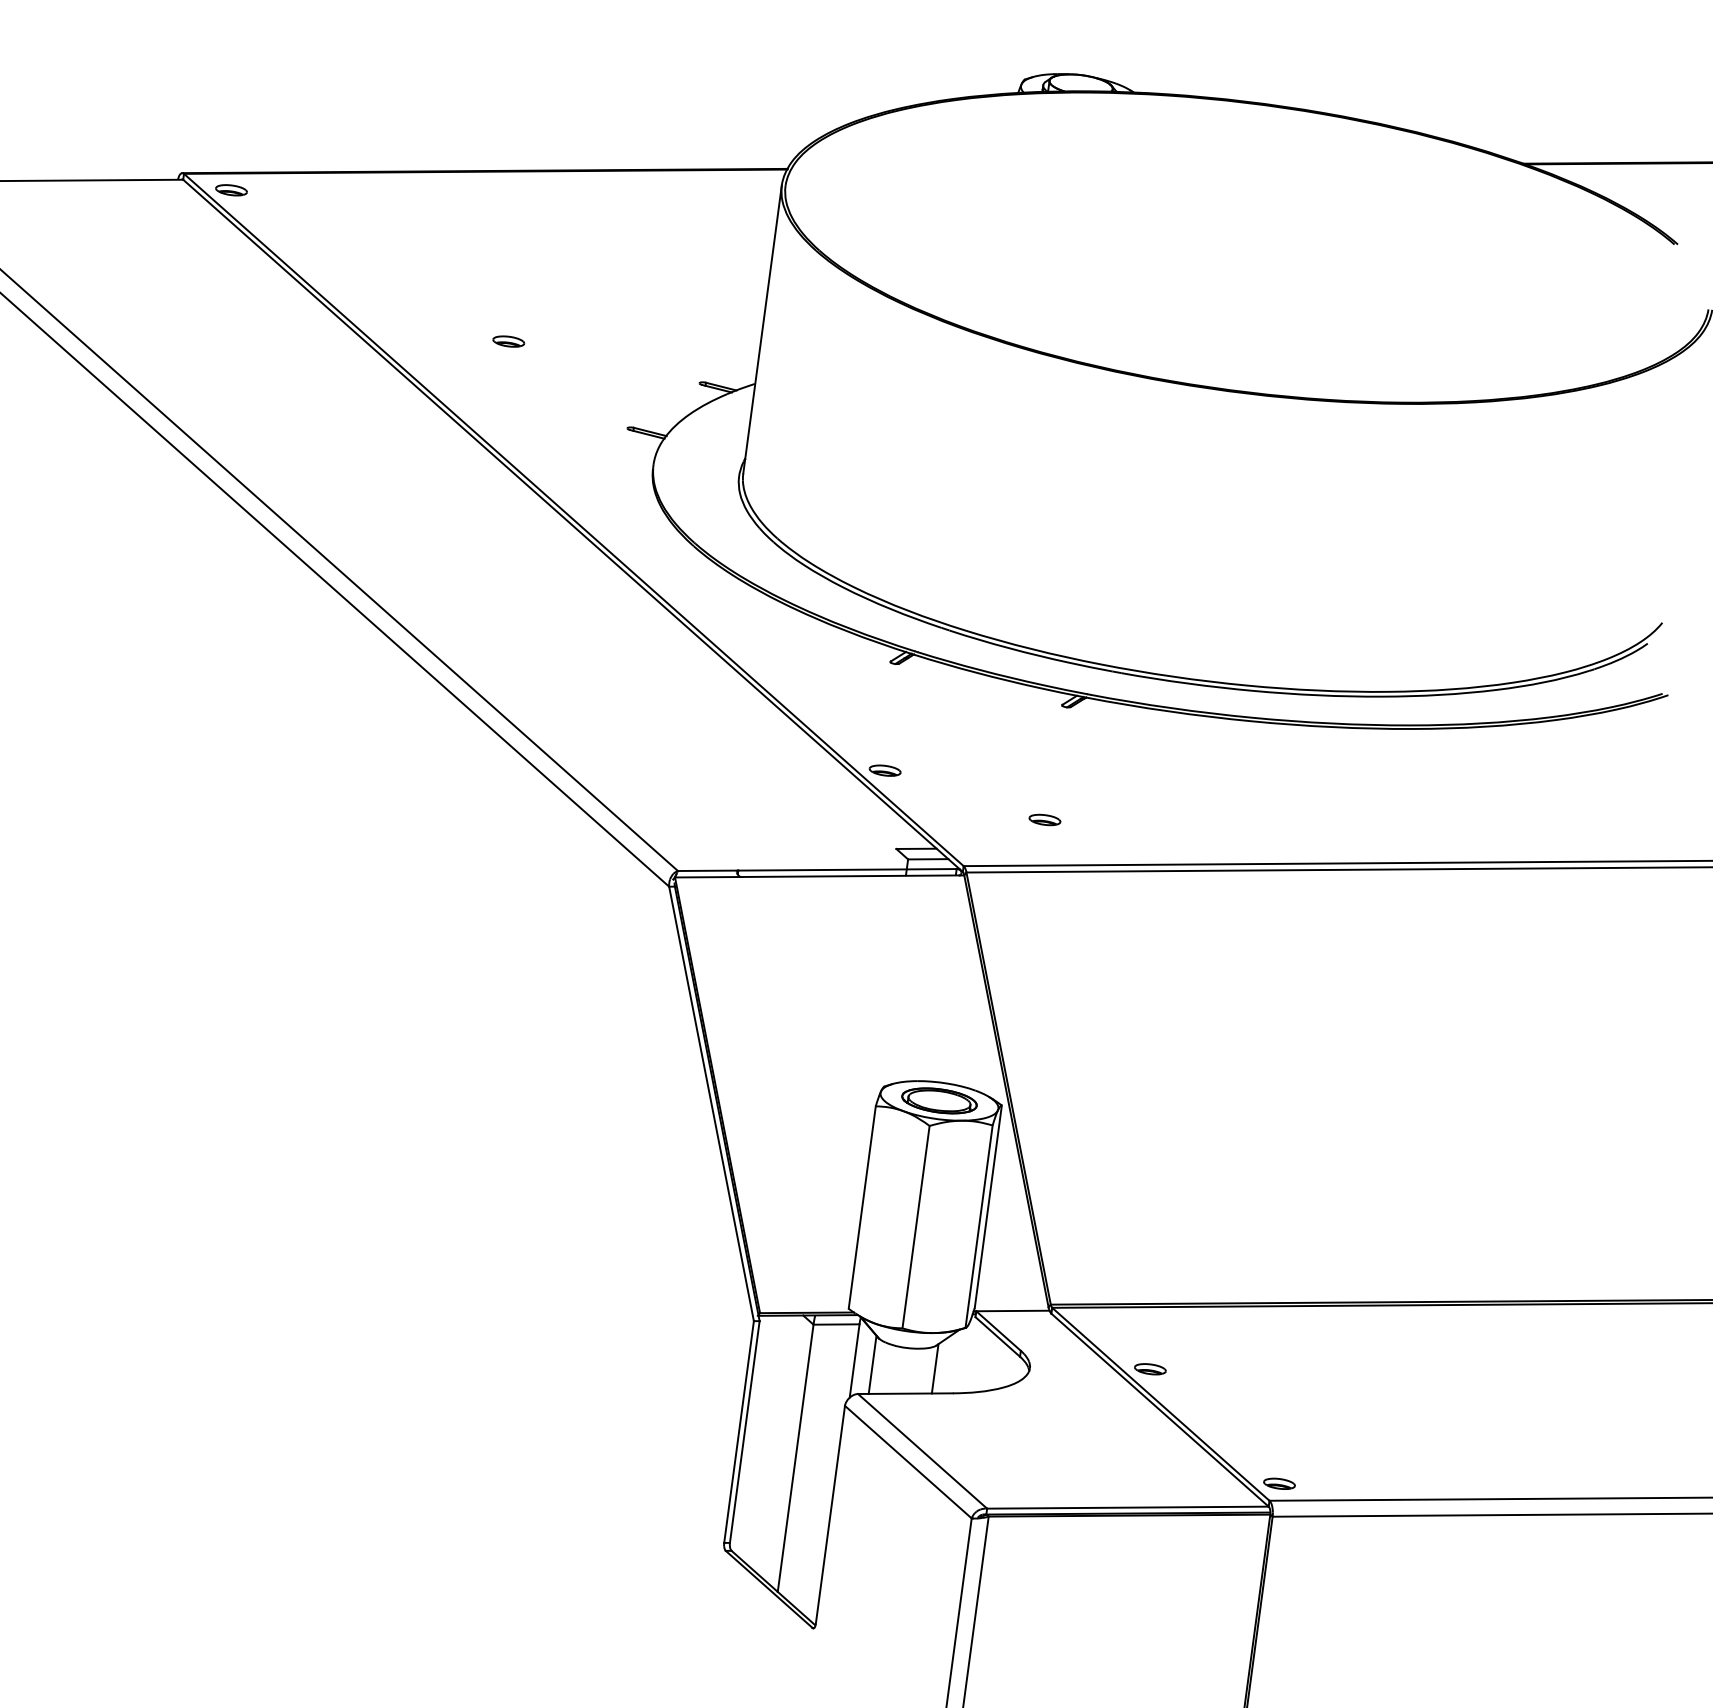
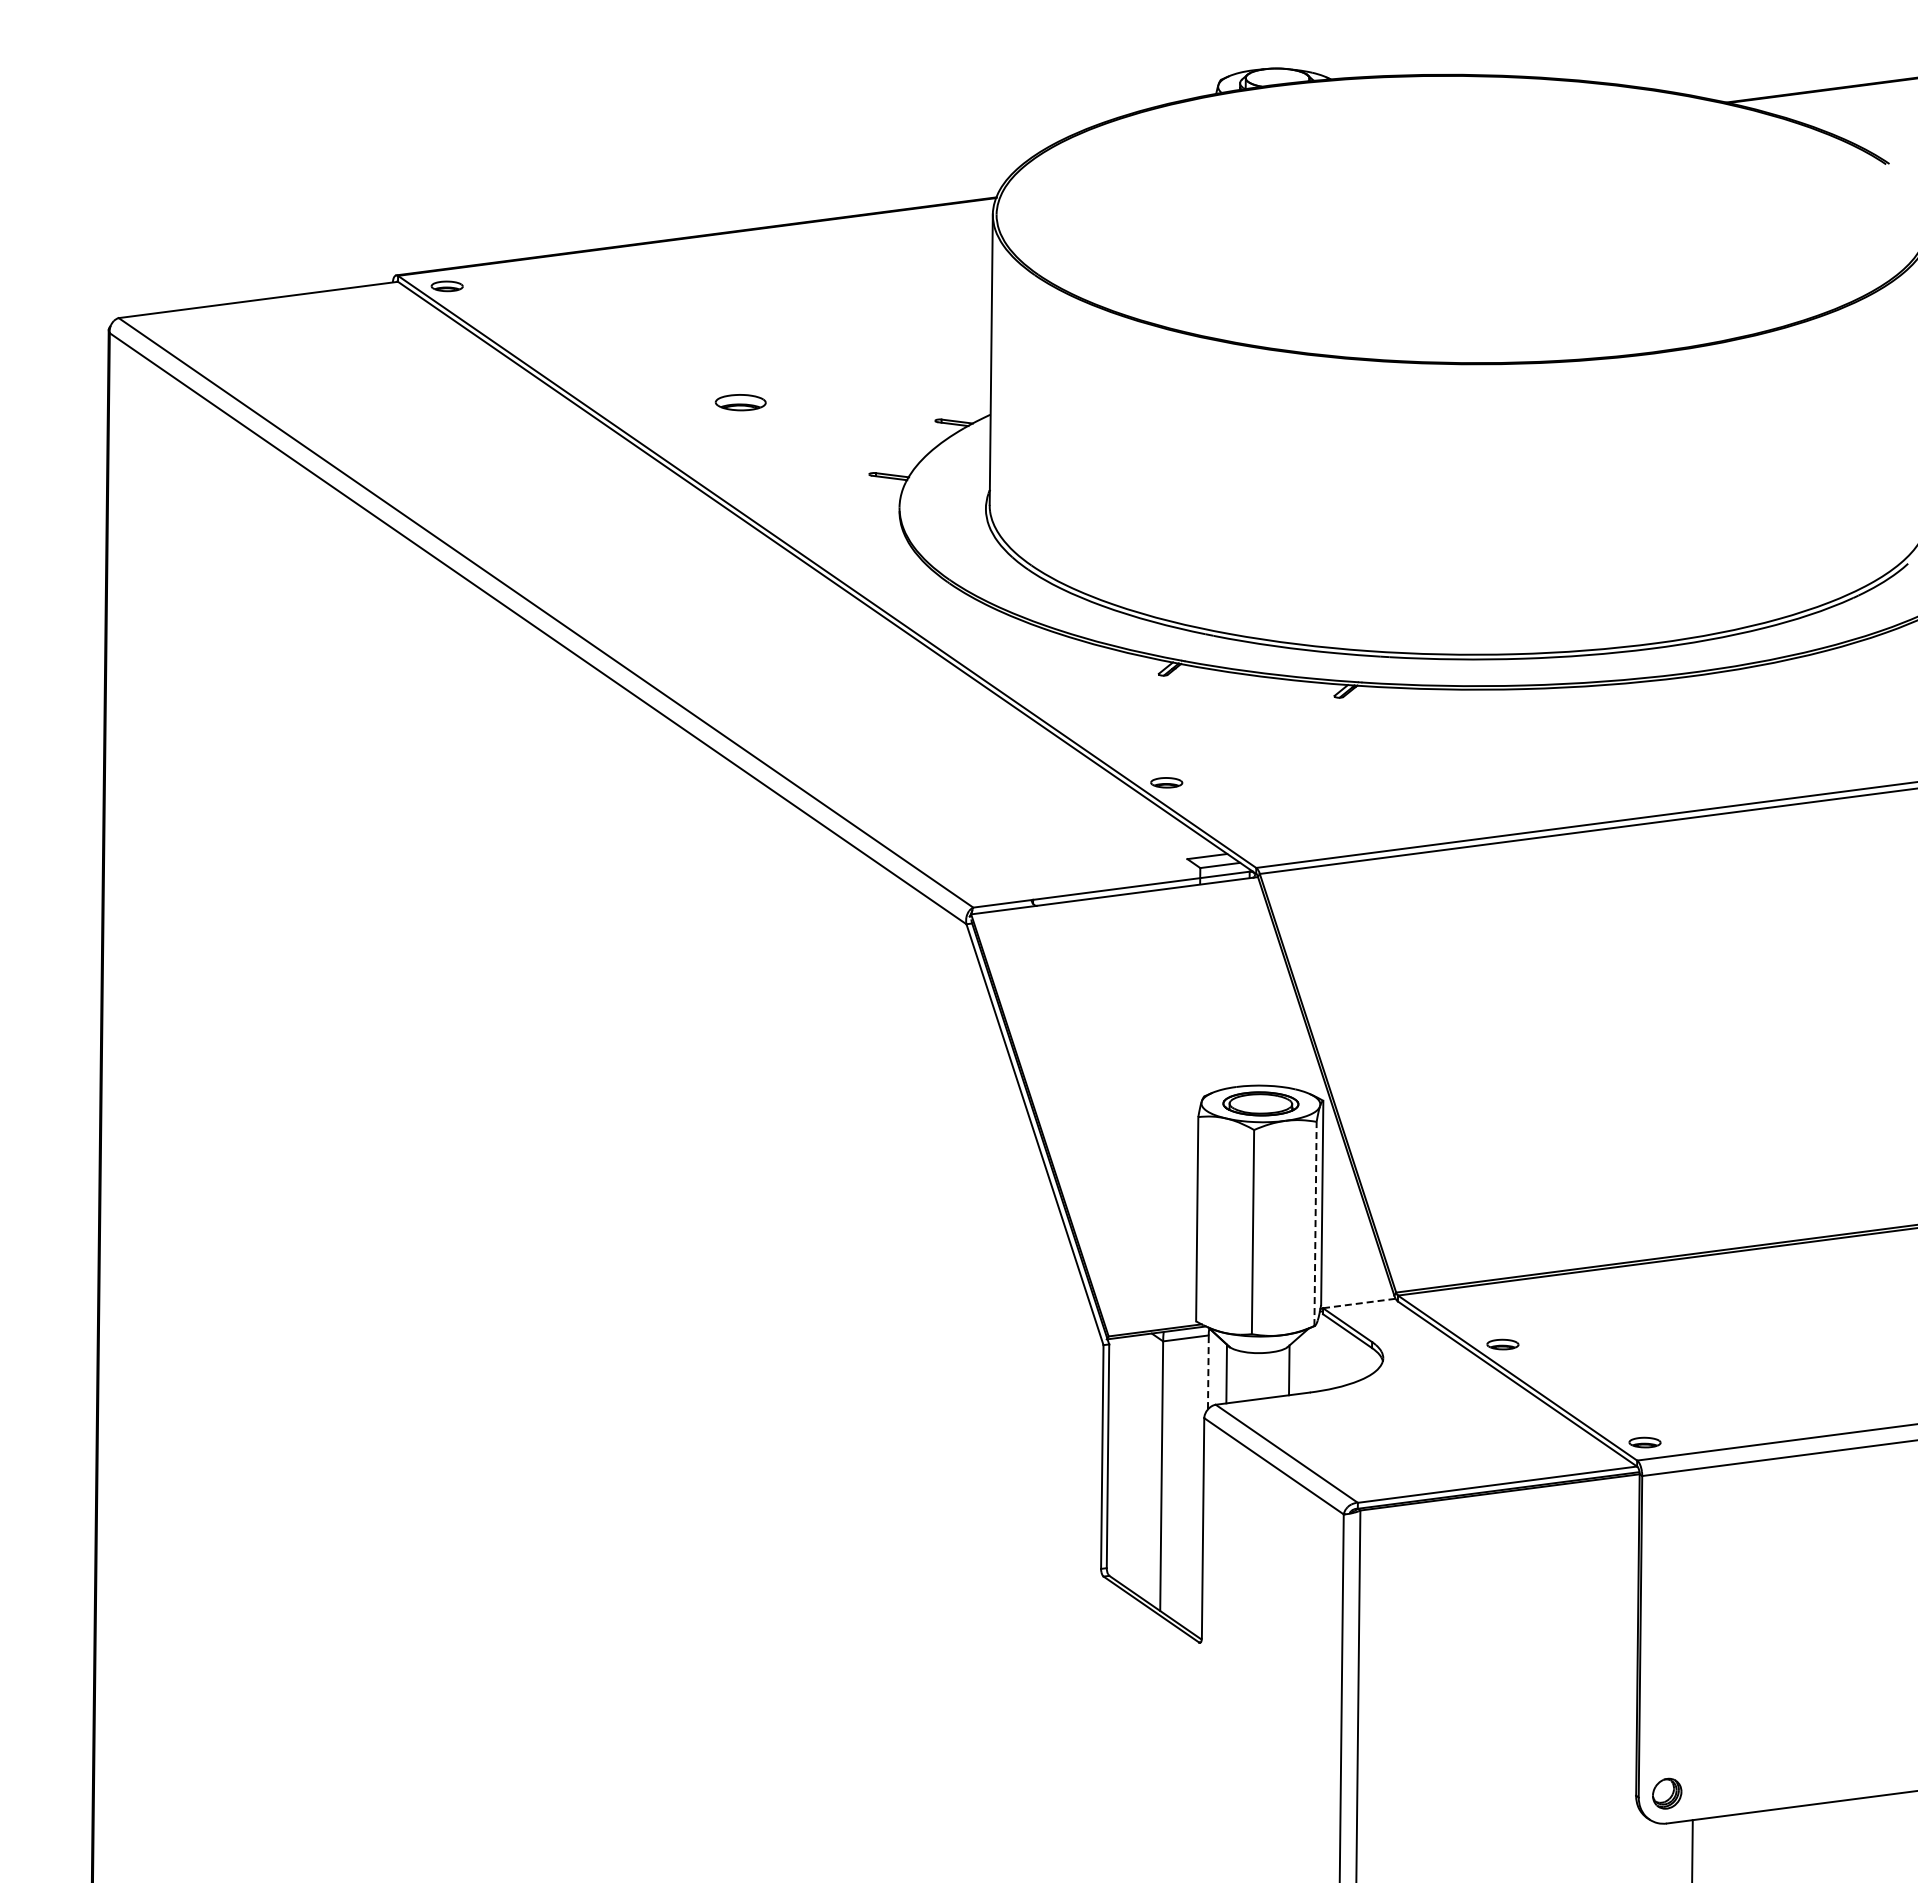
part: (508, 341) -> (740, 402), size x1.6
part: (1044, 819) -> (1330, 811), removed
line: (979, 1226) -> (1315, 1223), solid -> dashed
line: (1013, 1311) -> (1359, 1303), solid -> dashed
line: (854, 1361) -> (1208, 1372), solid -> dashed

